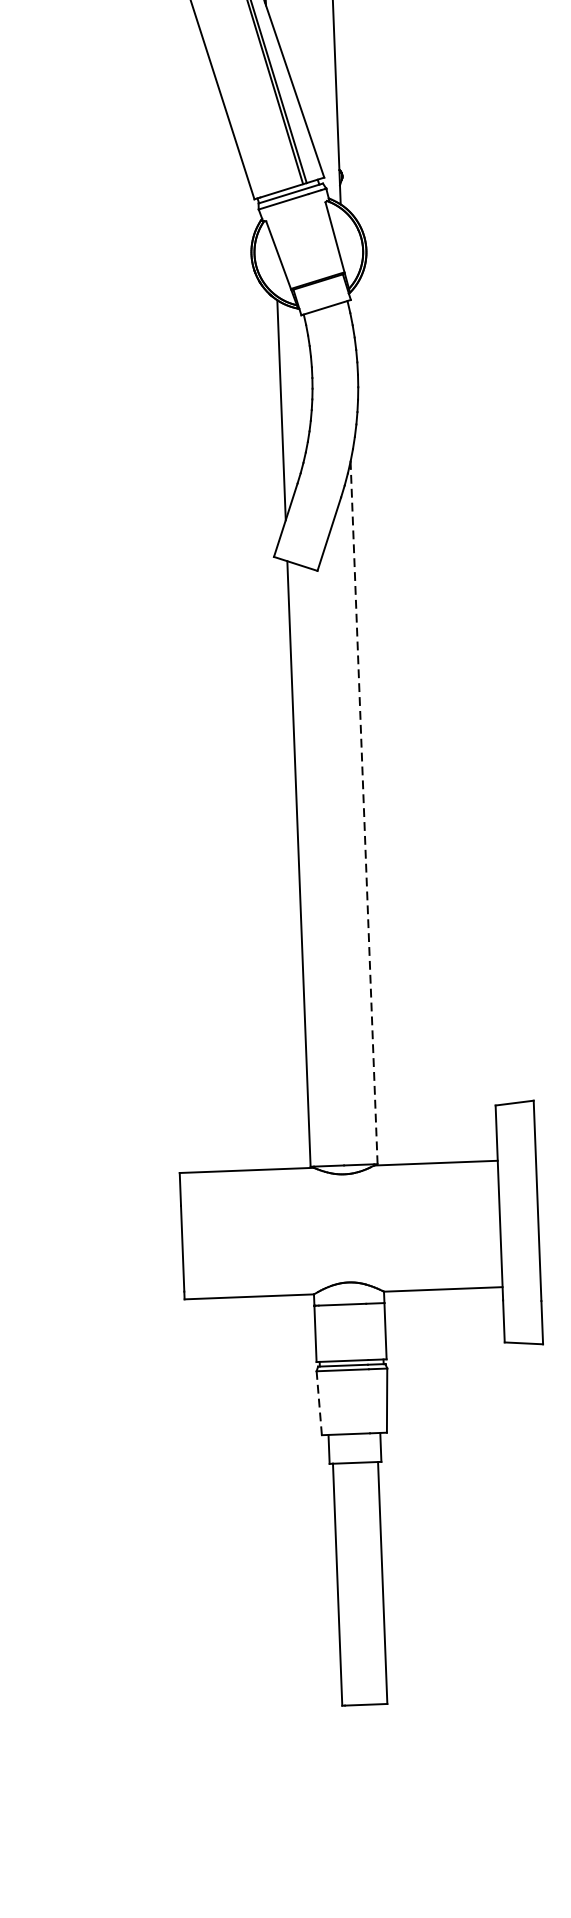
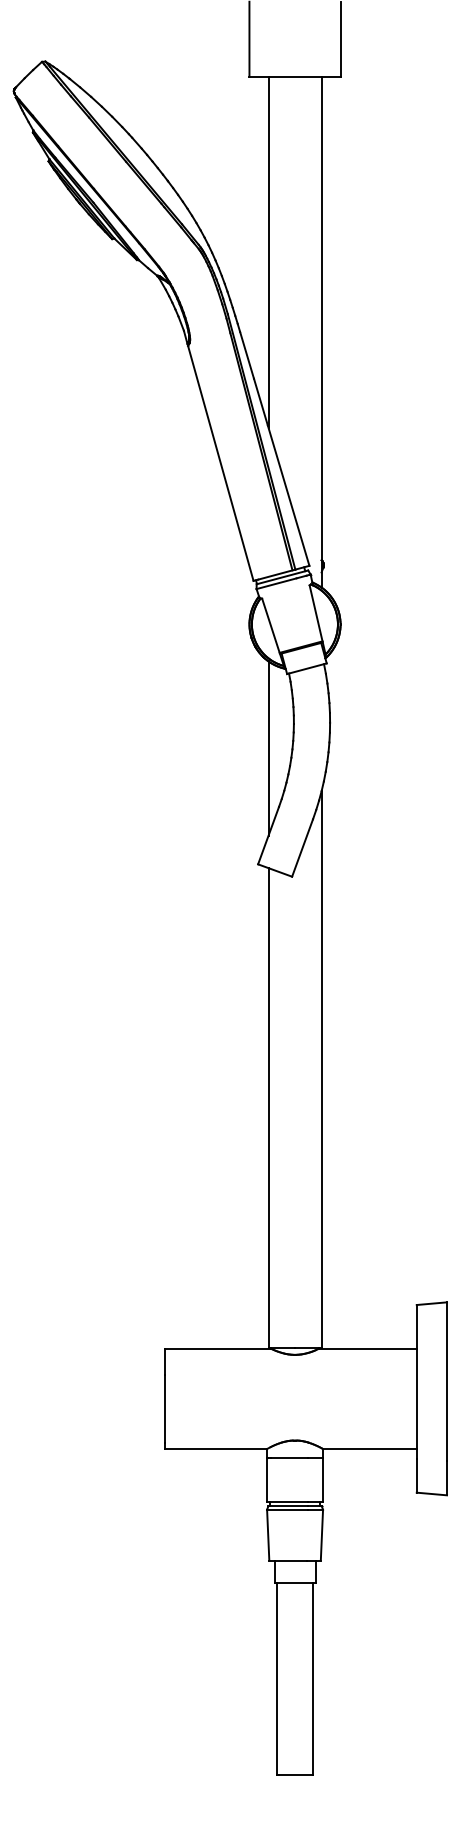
line: (363, 812) -> (321, 1069), dashed -> solid
line: (319, 1402) -> (268, 1534), dashed -> solid

